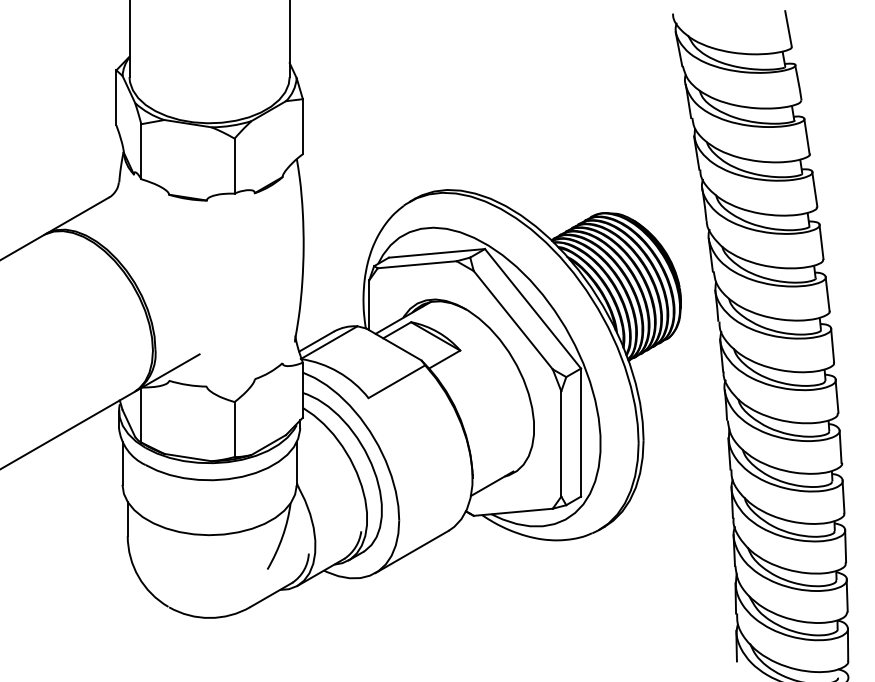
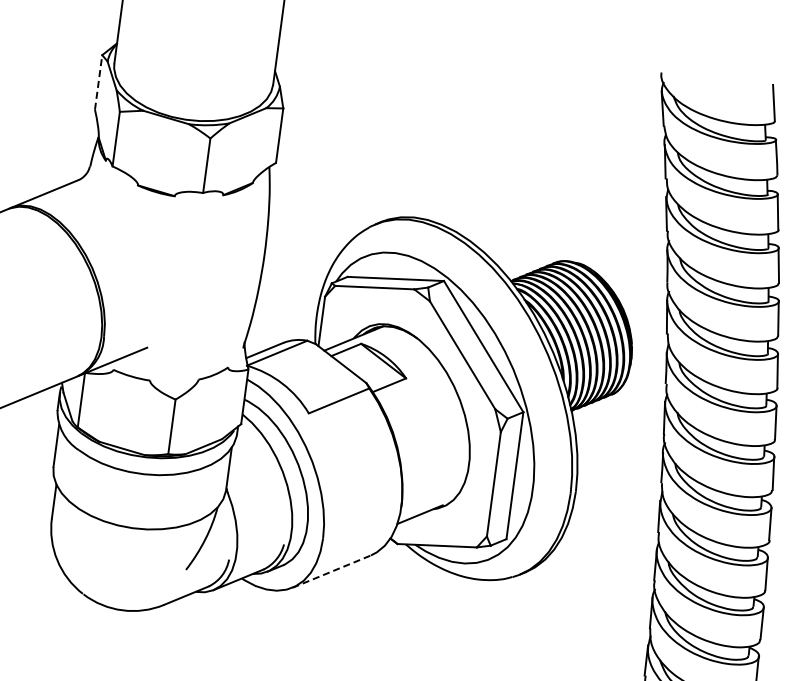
line: (116, 97) -> (98, 82), solid -> dashed
line: (412, 551) -> (332, 571), solid -> dashed

